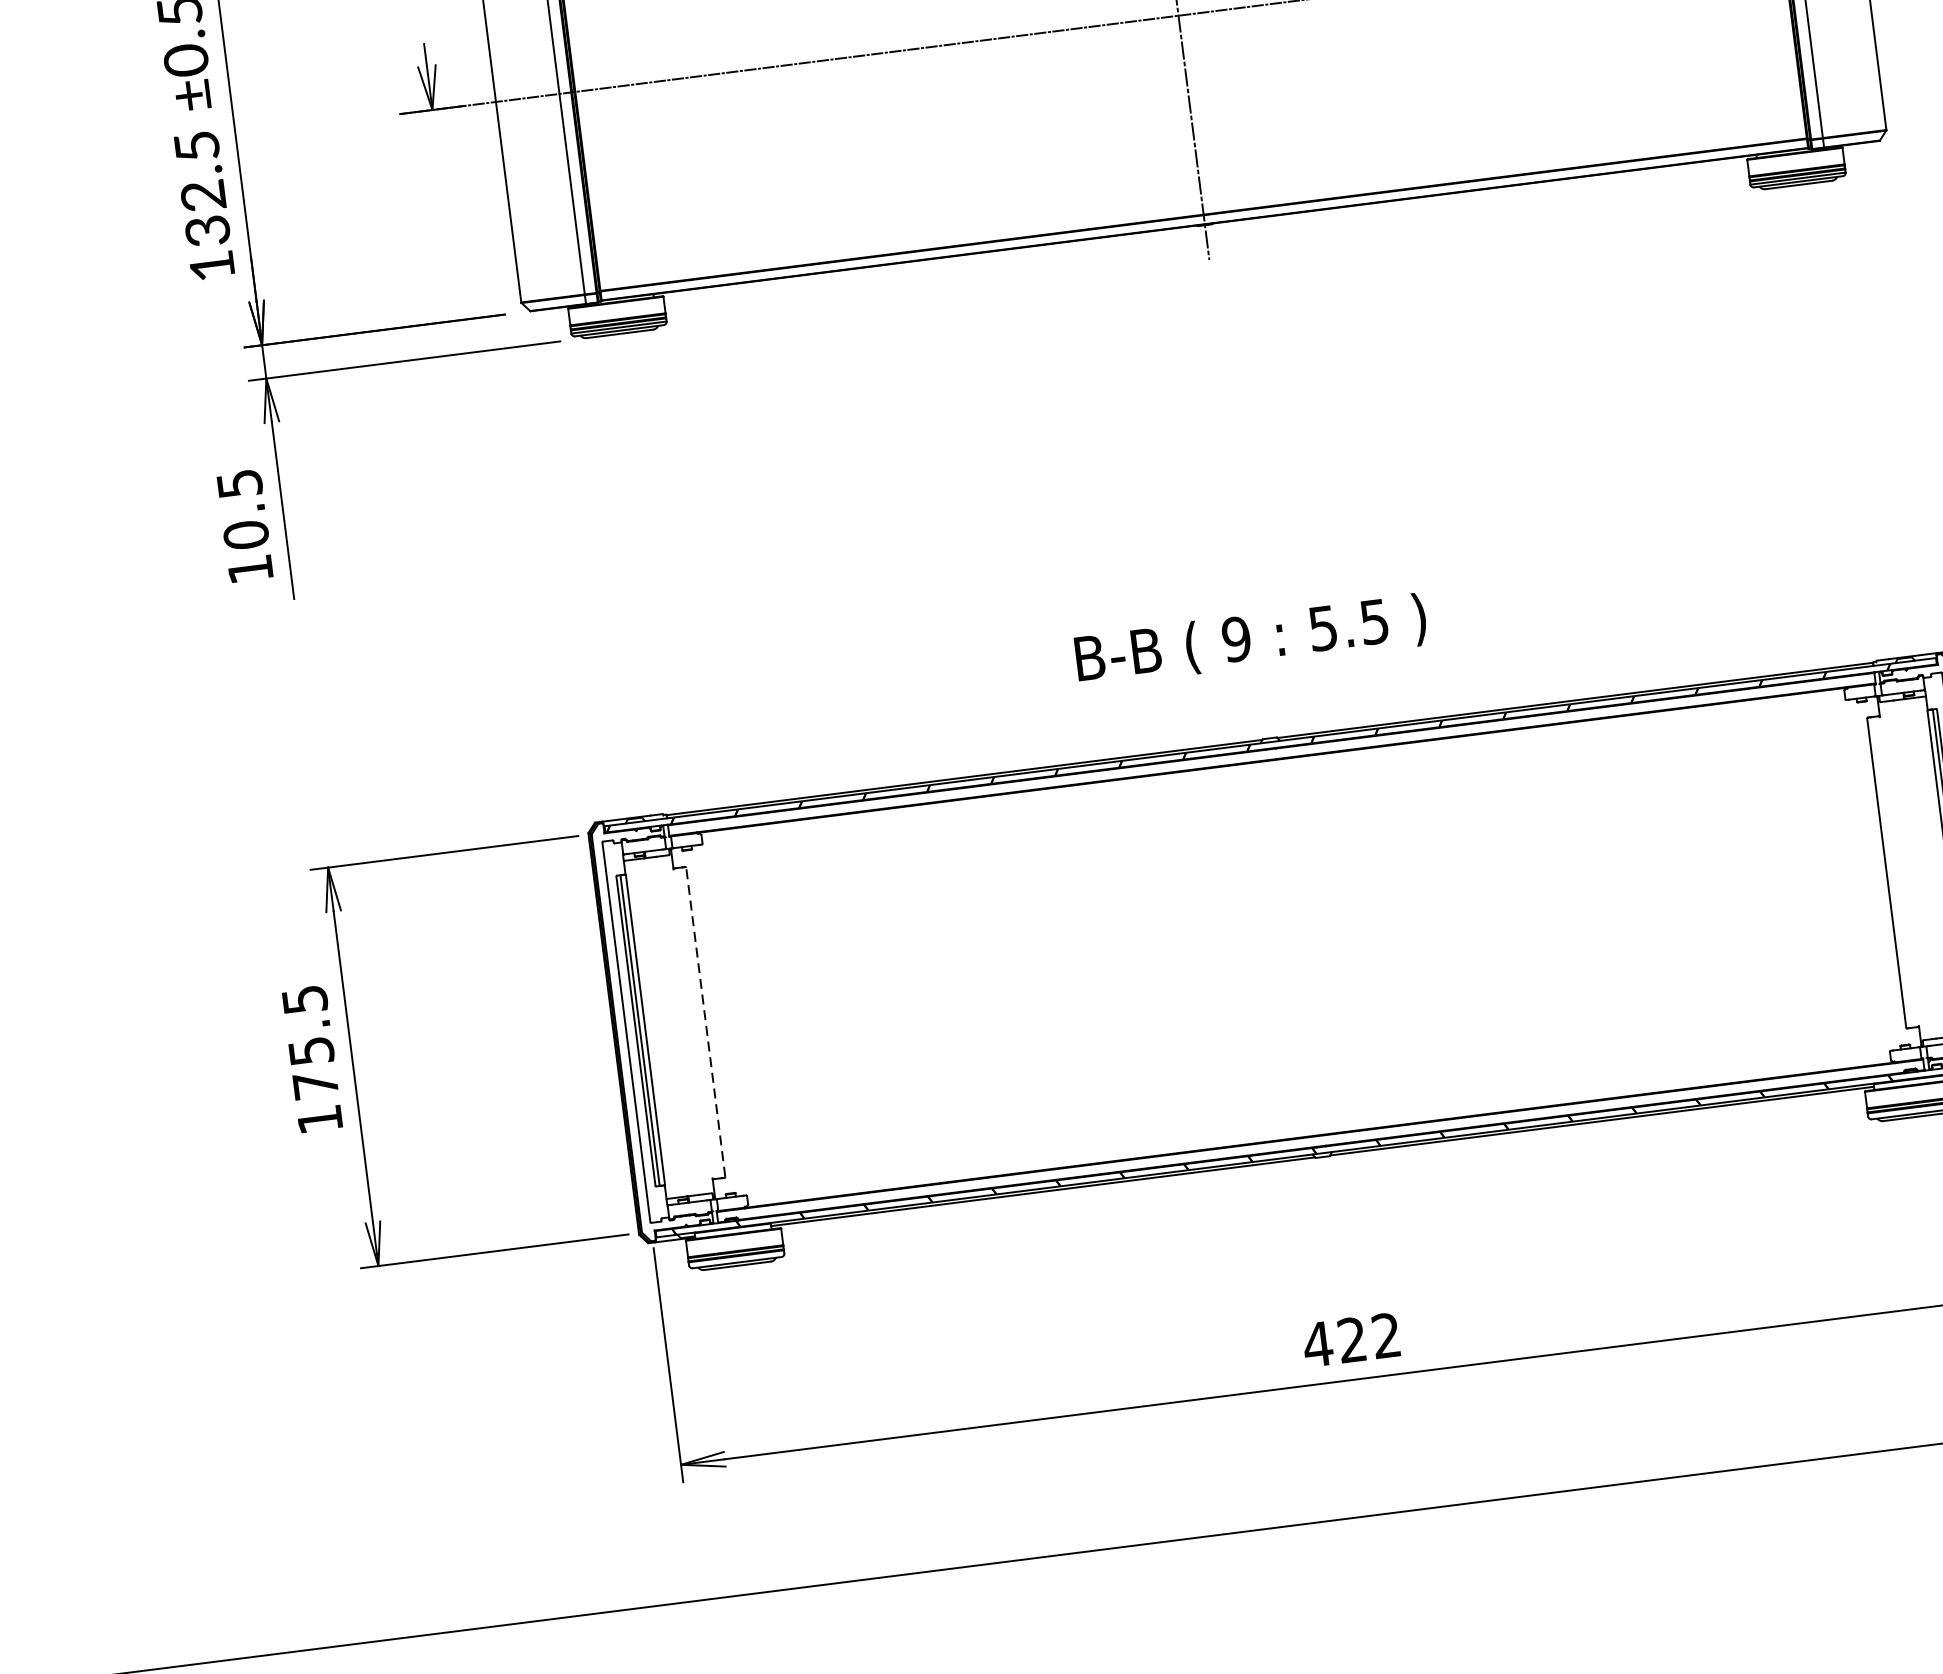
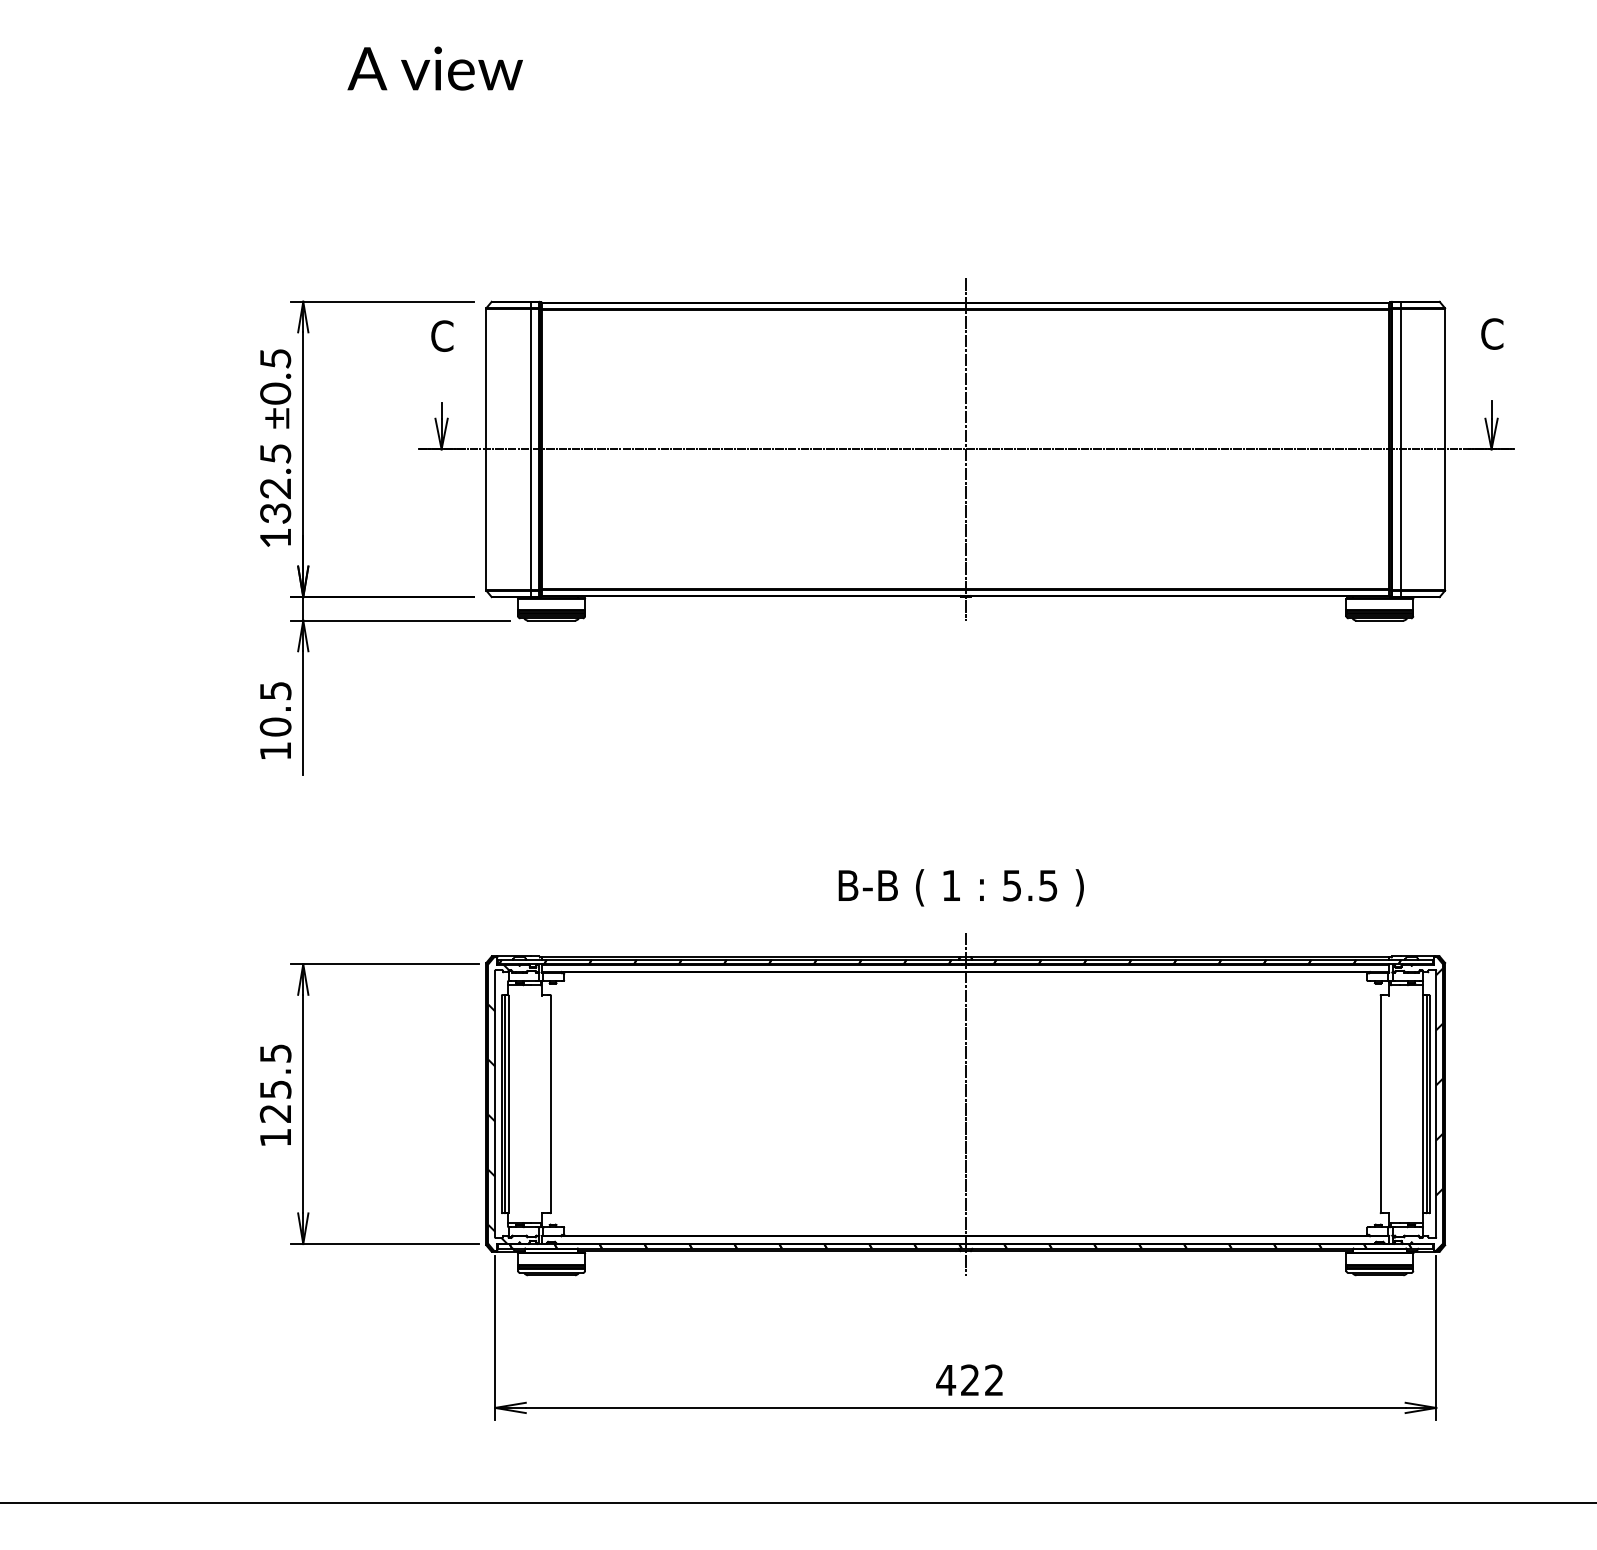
text: (1235, 639) -> (950, 885), 9 -> 1
line: (1295, 946) -> (965, 1103), added
line: (705, 1021) -> (550, 1103), dashed -> solid
hatch: (630, 1026) -> (498, 1100), added
text: (314, 1085) -> (274, 1113), 175.5 -> 125.5

